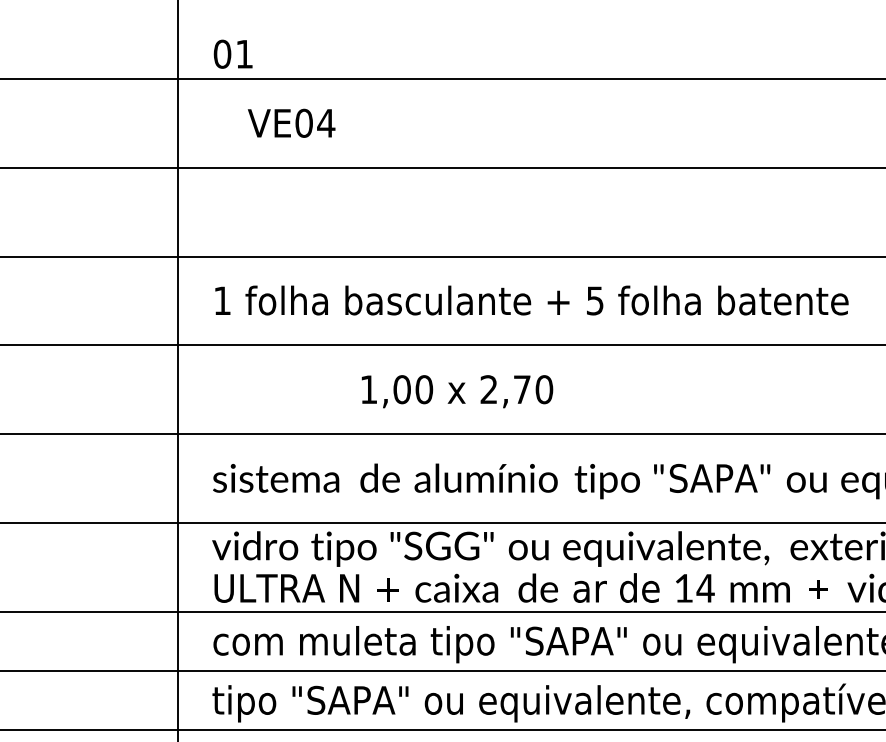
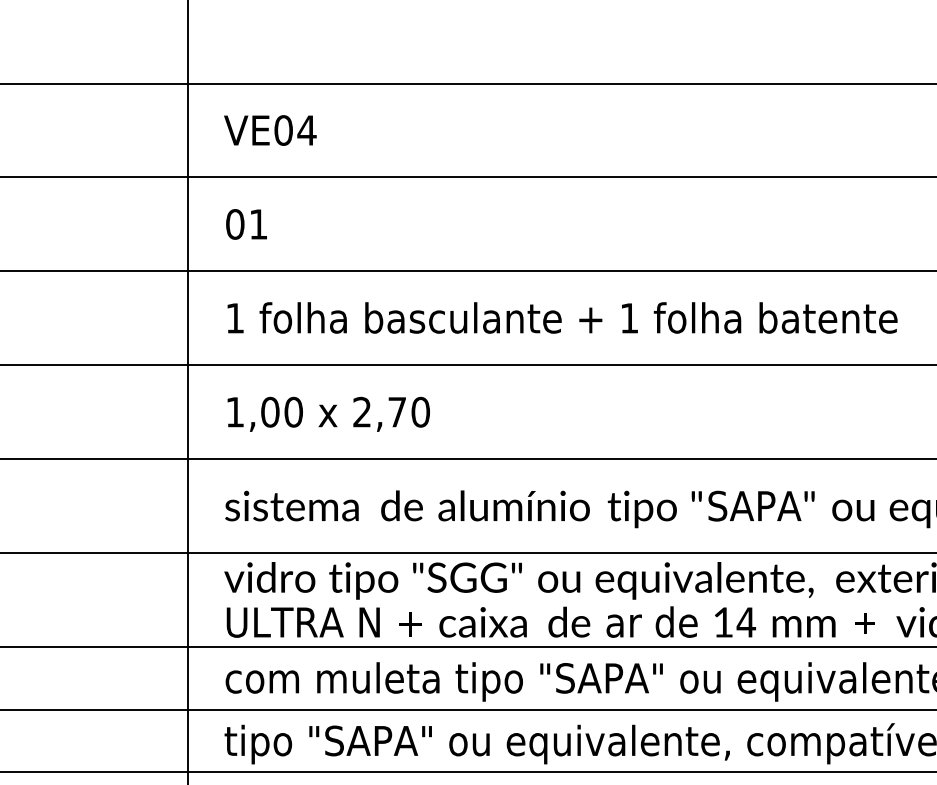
text: (233, 54) -> (246, 224), moved
text: (291, 123) -> (270, 130), moved
text: (595, 301) -> (629, 318), 5 -> 1
text: (457, 390) -> (328, 413), moved

